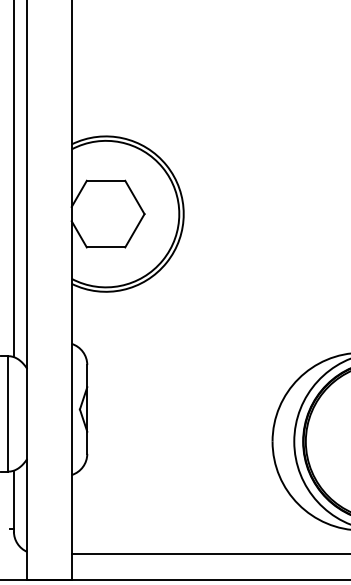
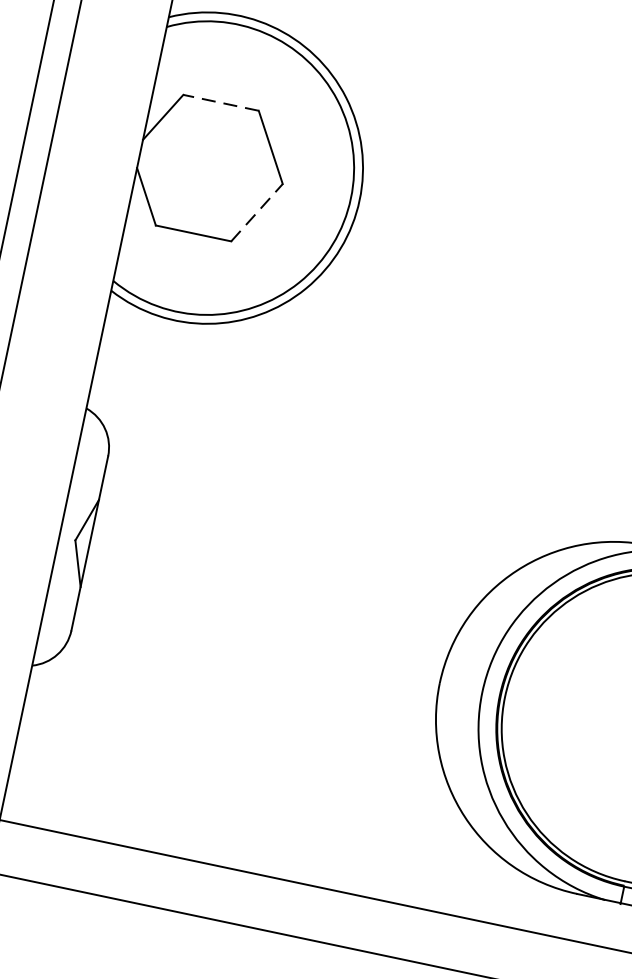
line: (105, 180) -> (220, 101), solid -> dashed
line: (135, 230) -> (258, 212), solid -> dashed

